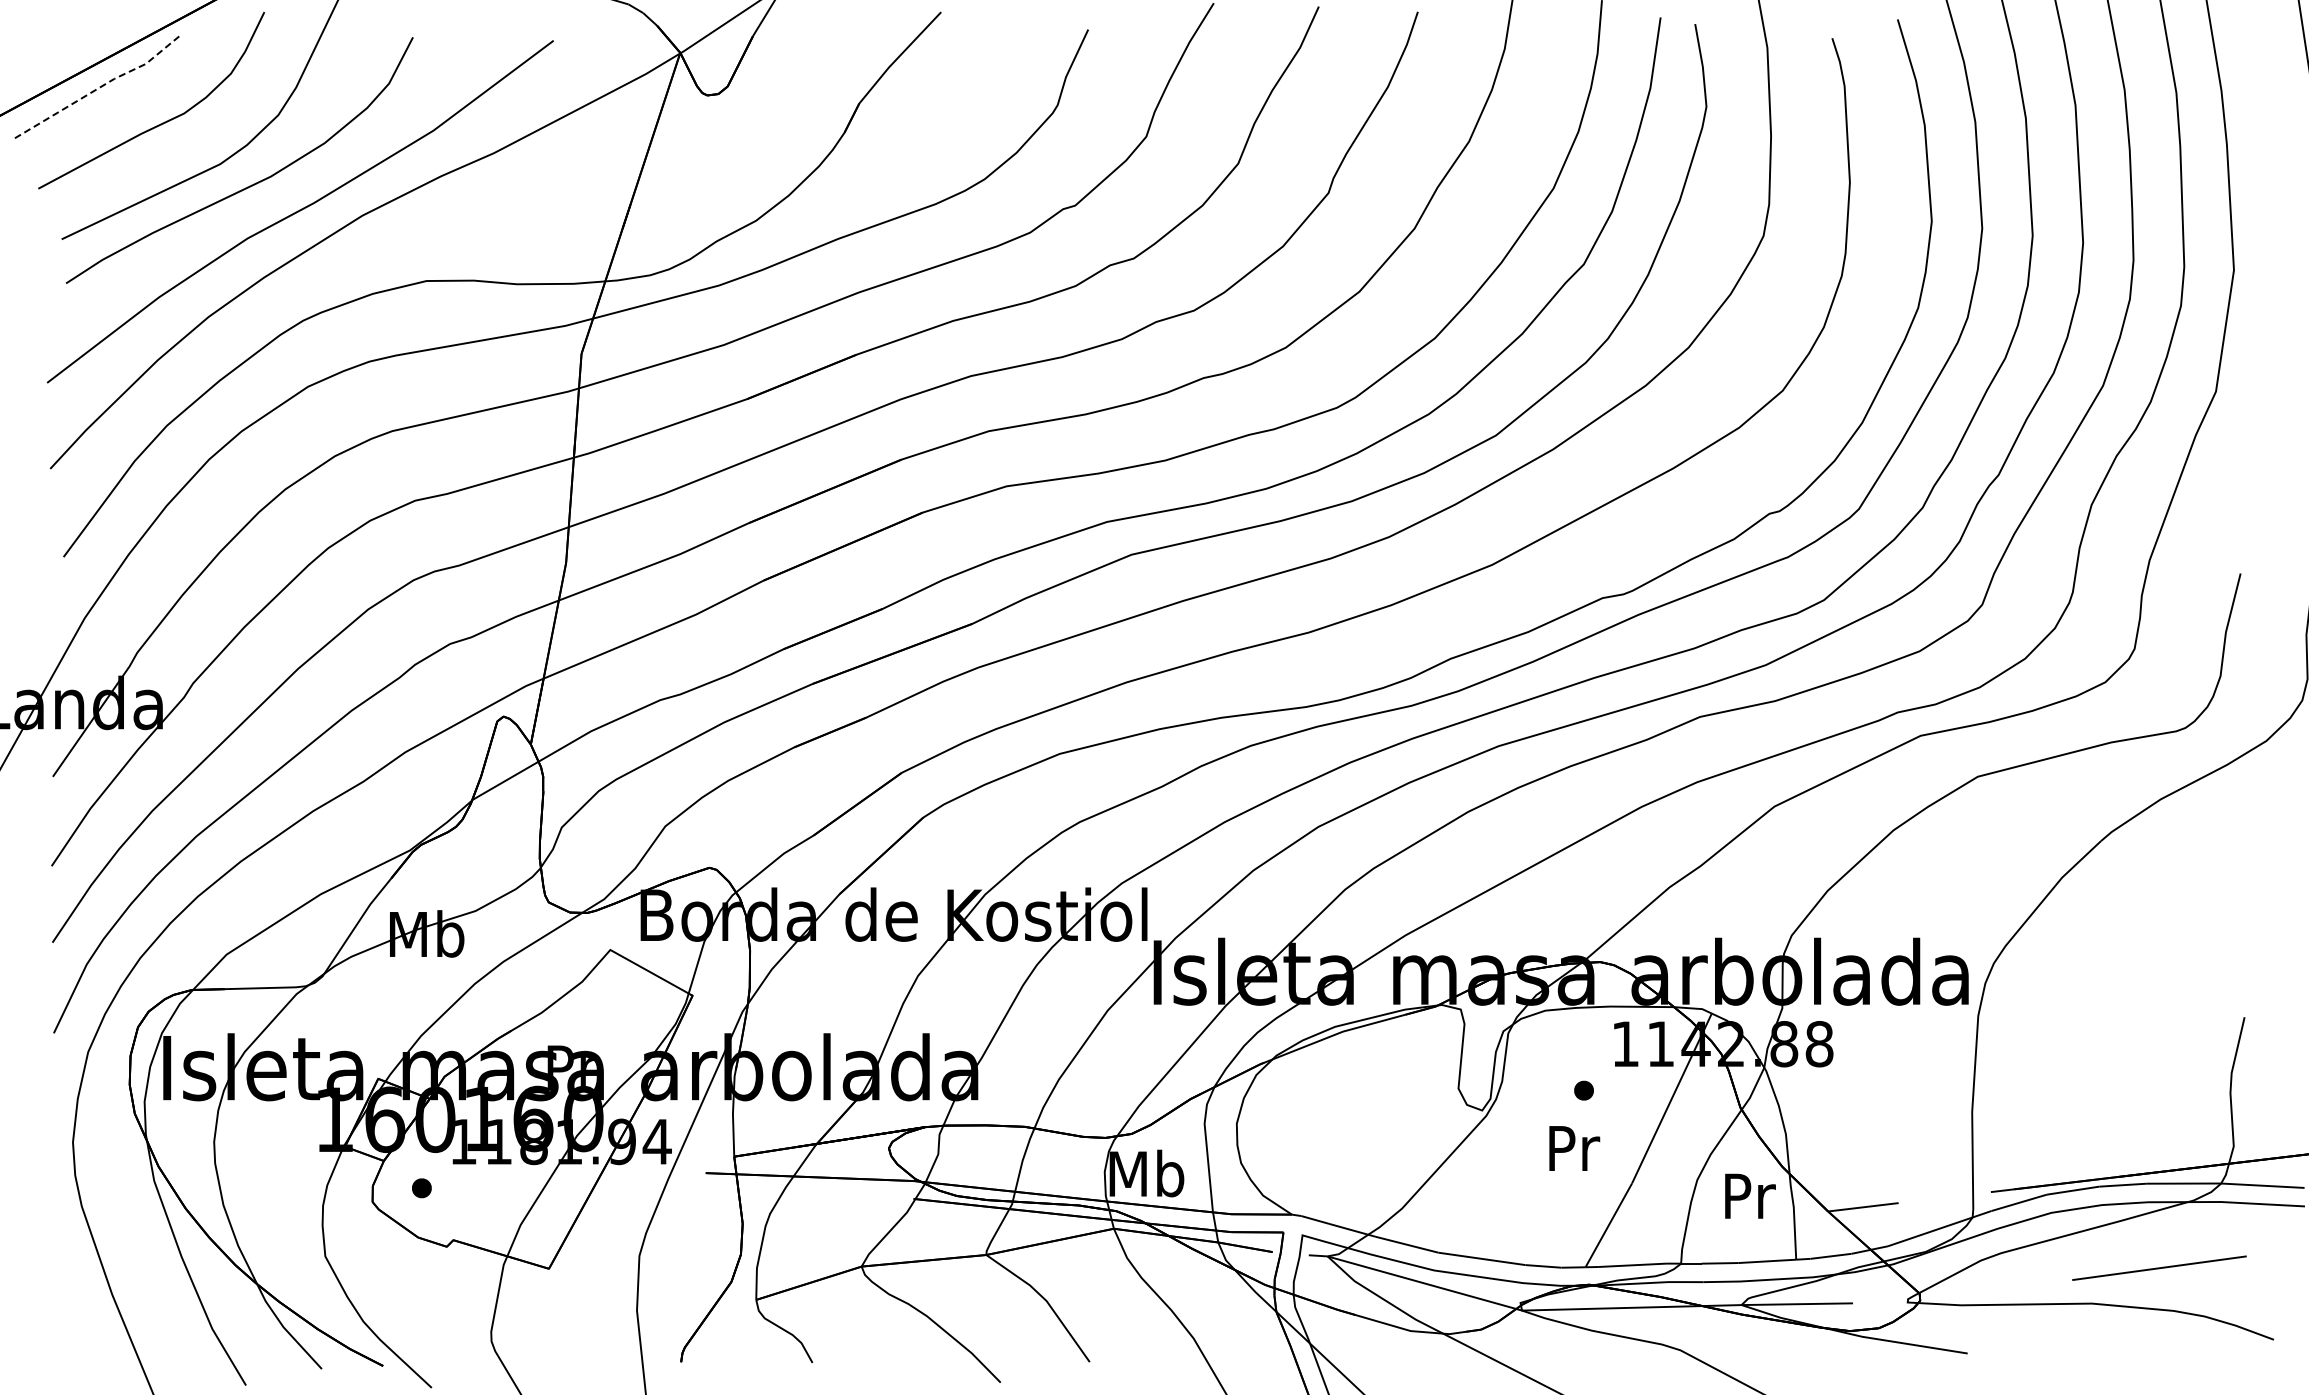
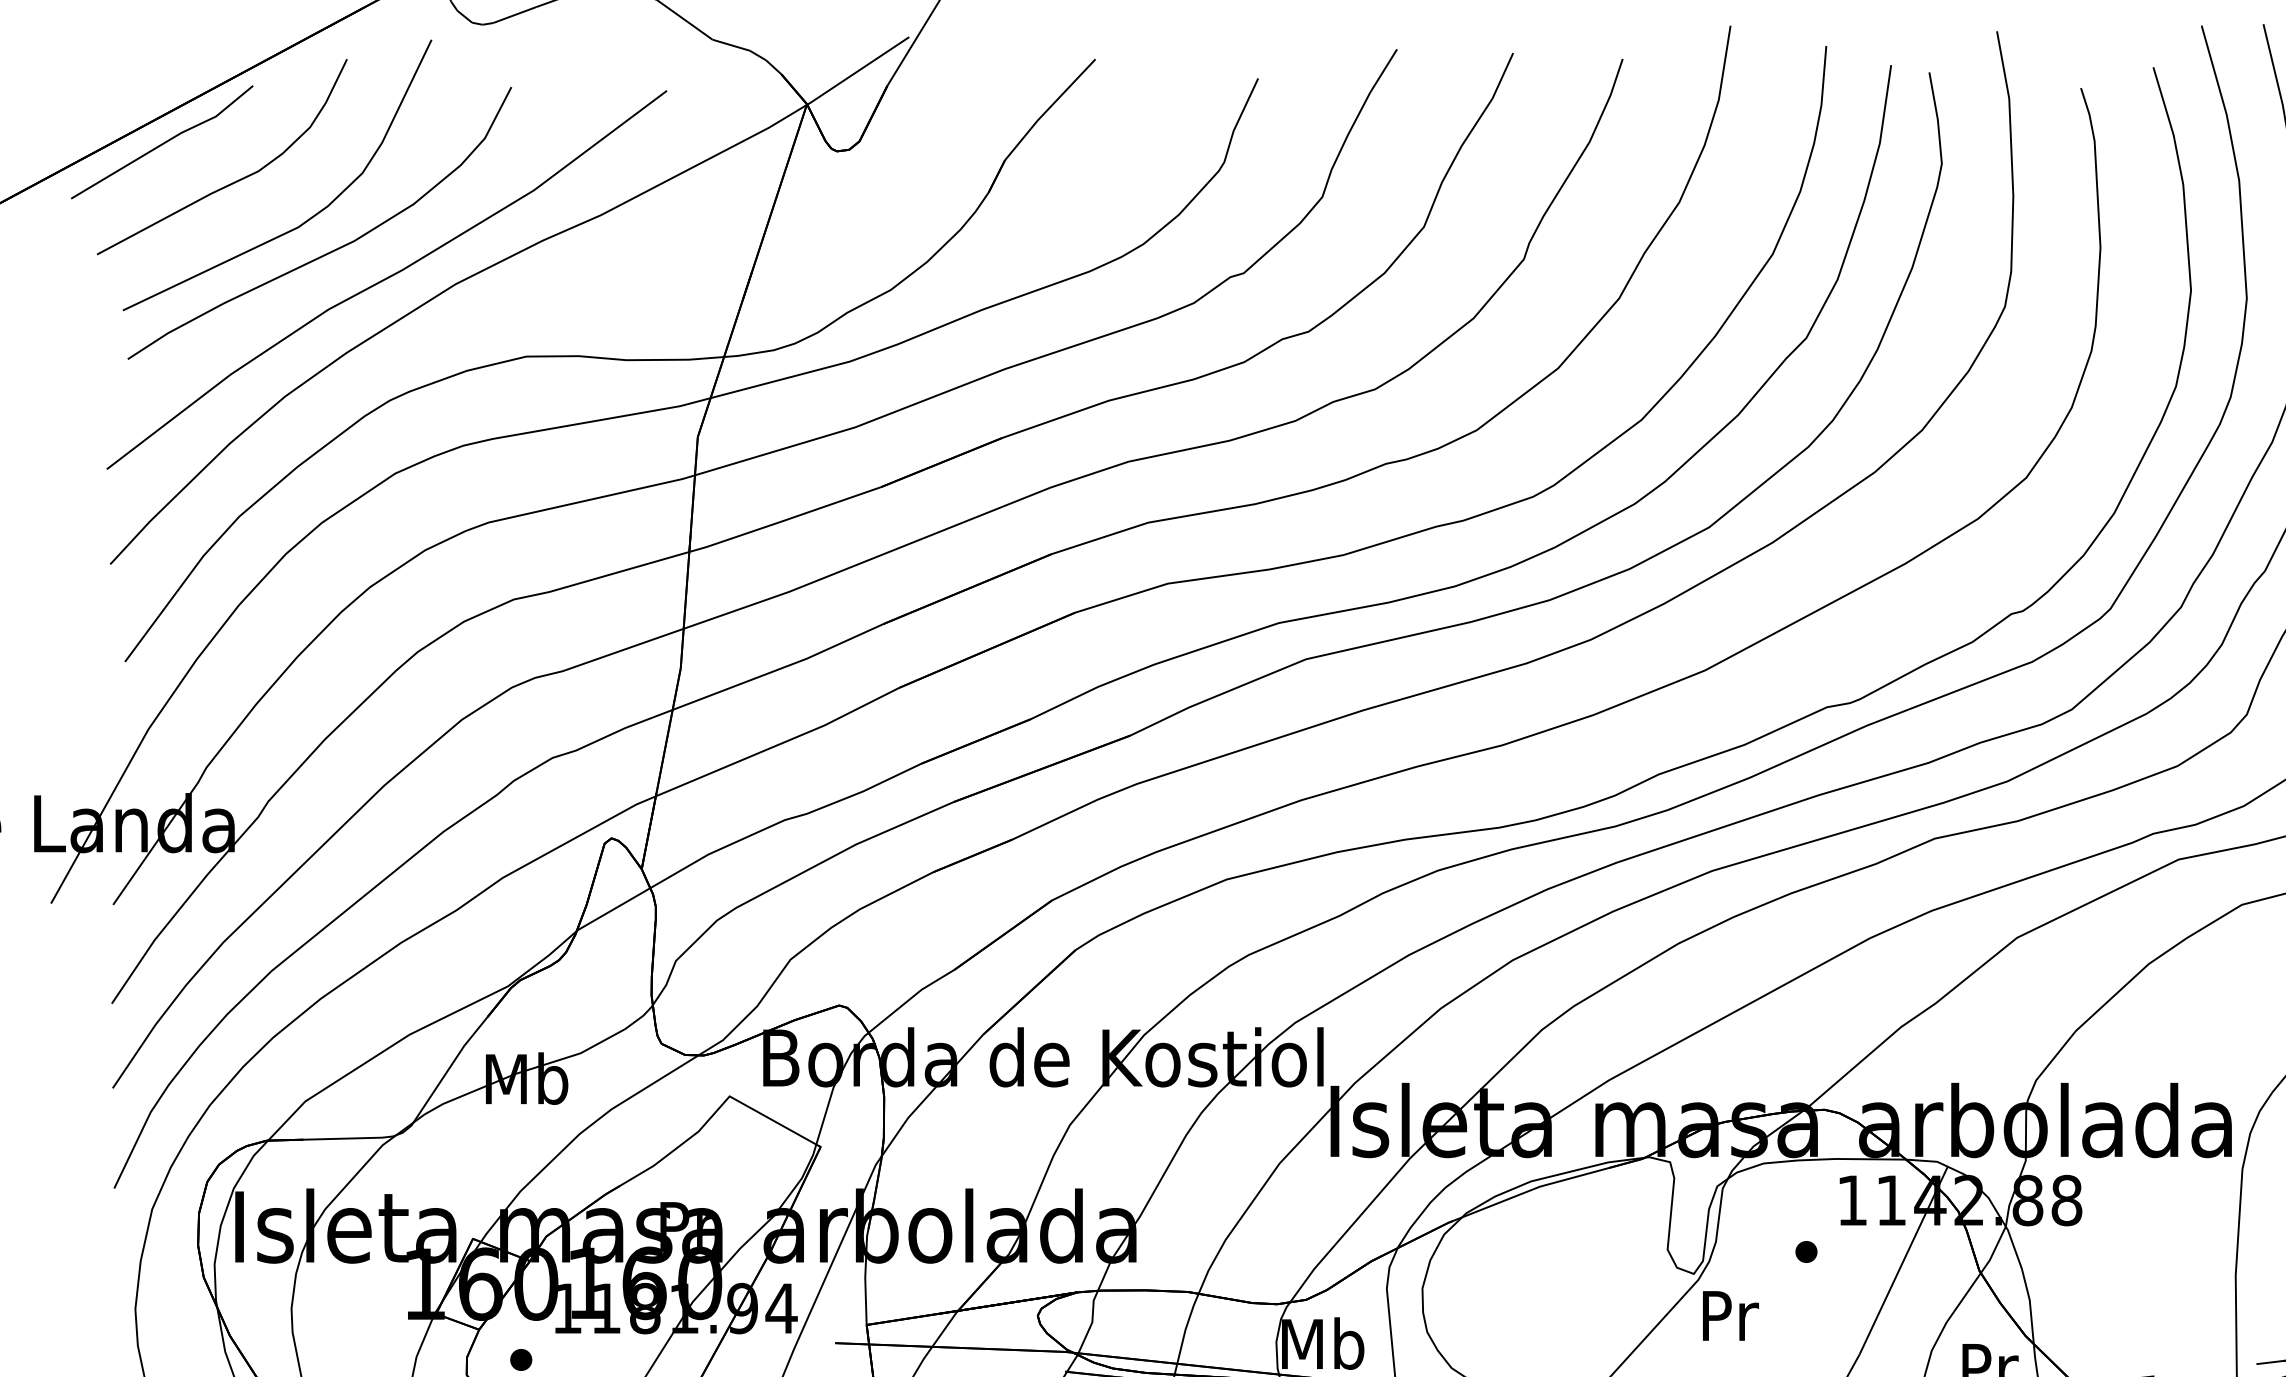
line: (99, 87) -> (164, 142), dashed -> solid
text: (1574, 1148) -> (1730, 1315), moved

